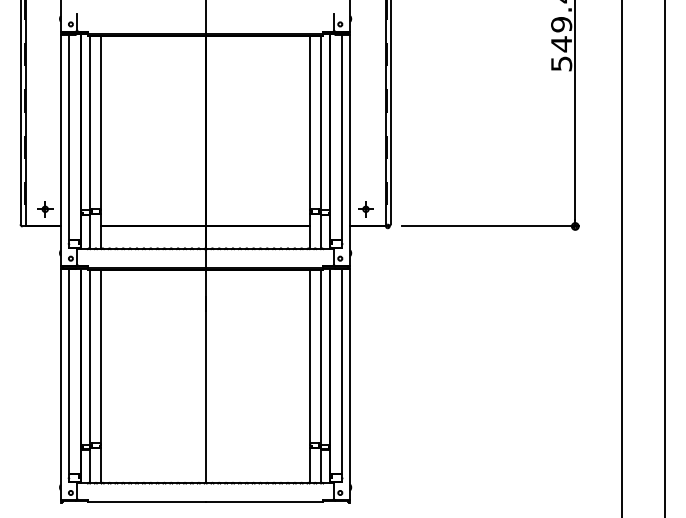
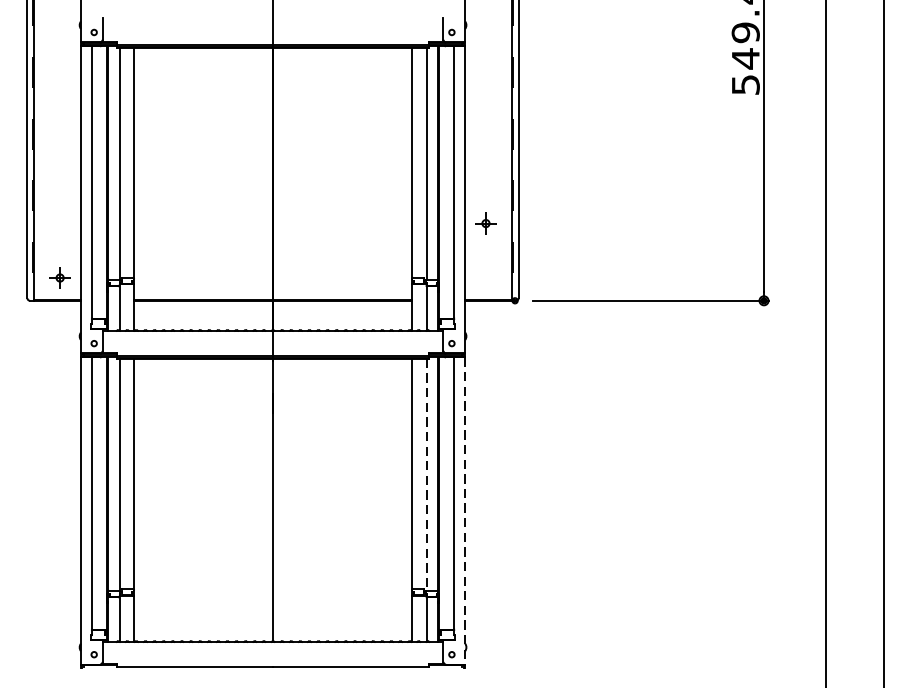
part: (365, 209) -> (485, 223), moved
line: (321, 357) -> (426, 474), solid -> dashed
line: (350, 384) -> (465, 510), solid -> dashed

